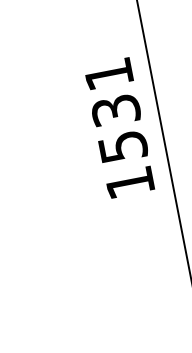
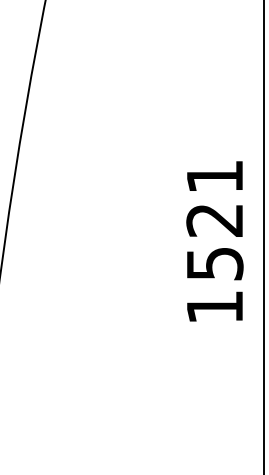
text: (115, 110) -> (214, 220), 1531 -> 1521

